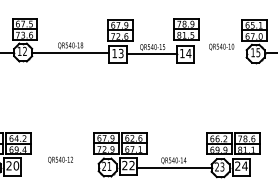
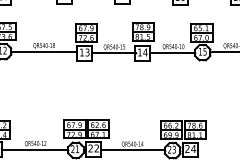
line: (221, 53) -> (173, 52), added
line: (61, 166) -> (36, 149), added

